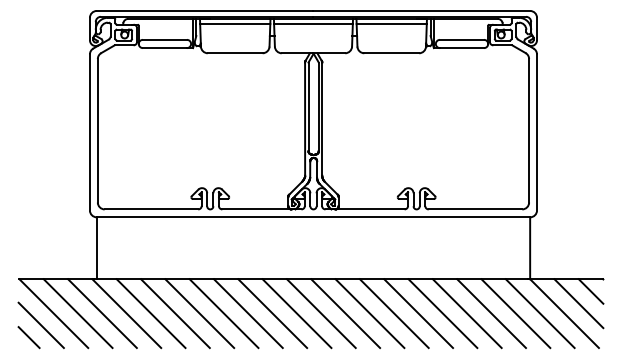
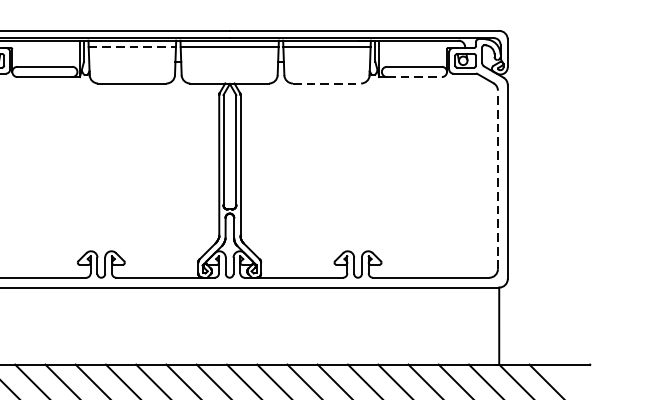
line: (235, 24) -> (132, 47), solid -> dashed
line: (462, 48) -> (415, 77), solid -> dashed
line: (392, 53) -> (327, 83), solid -> dashed
line: (529, 130) -> (498, 179), solid -> dashed
line: (590, 291) -> (574, 379), removed

